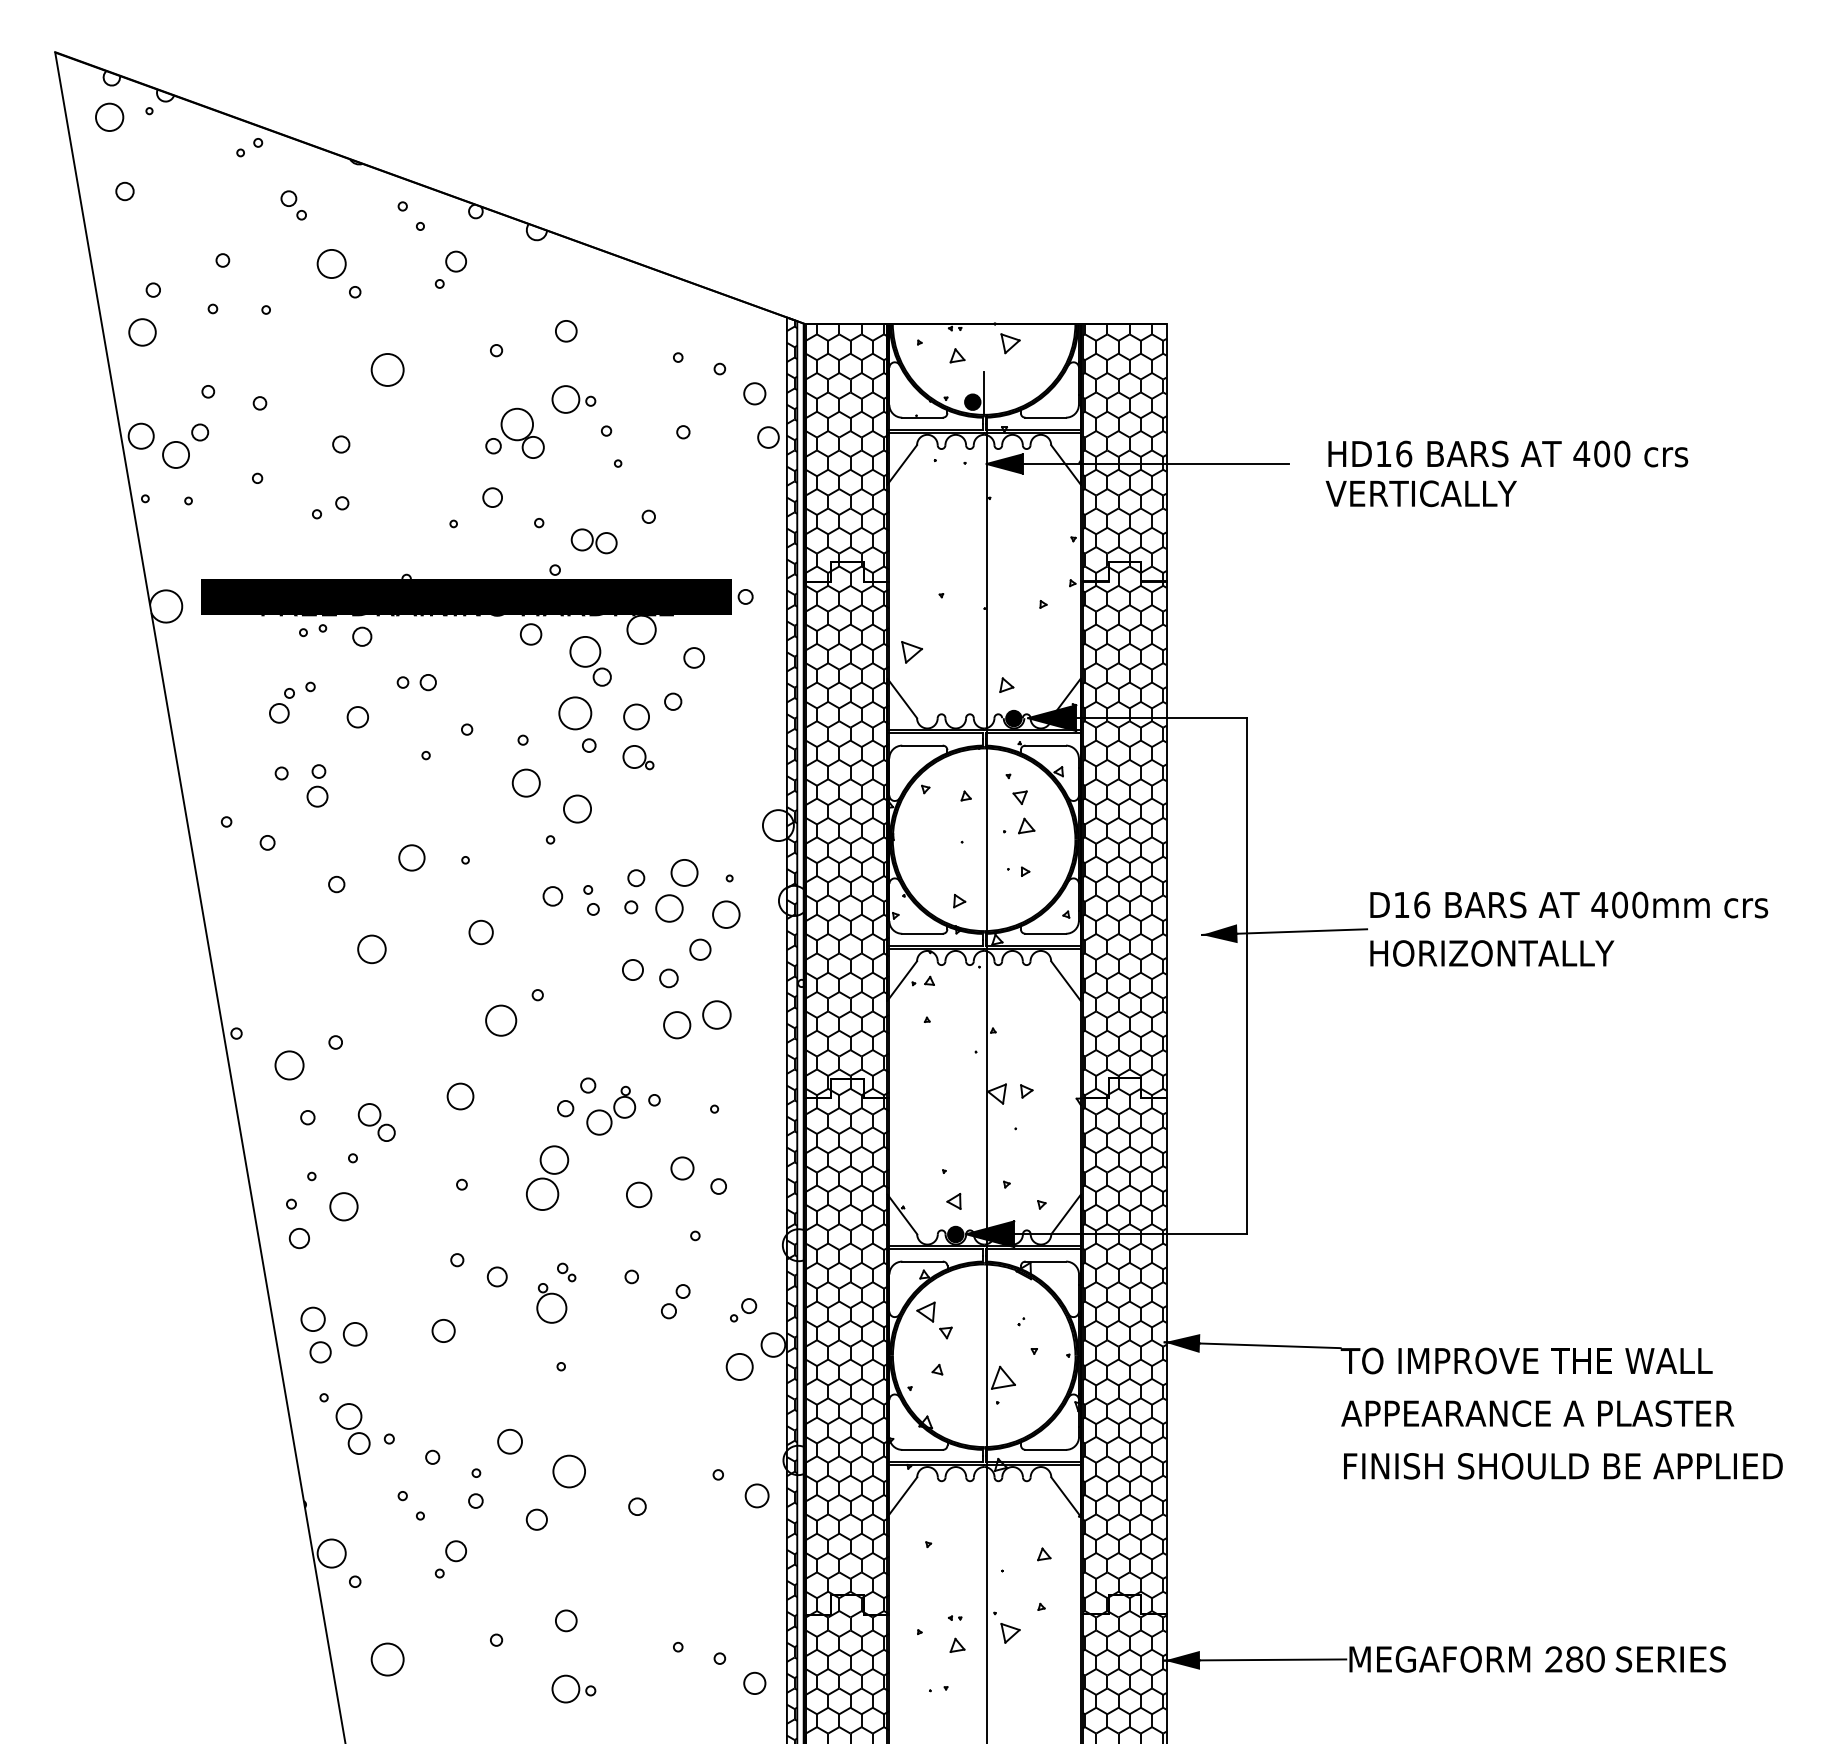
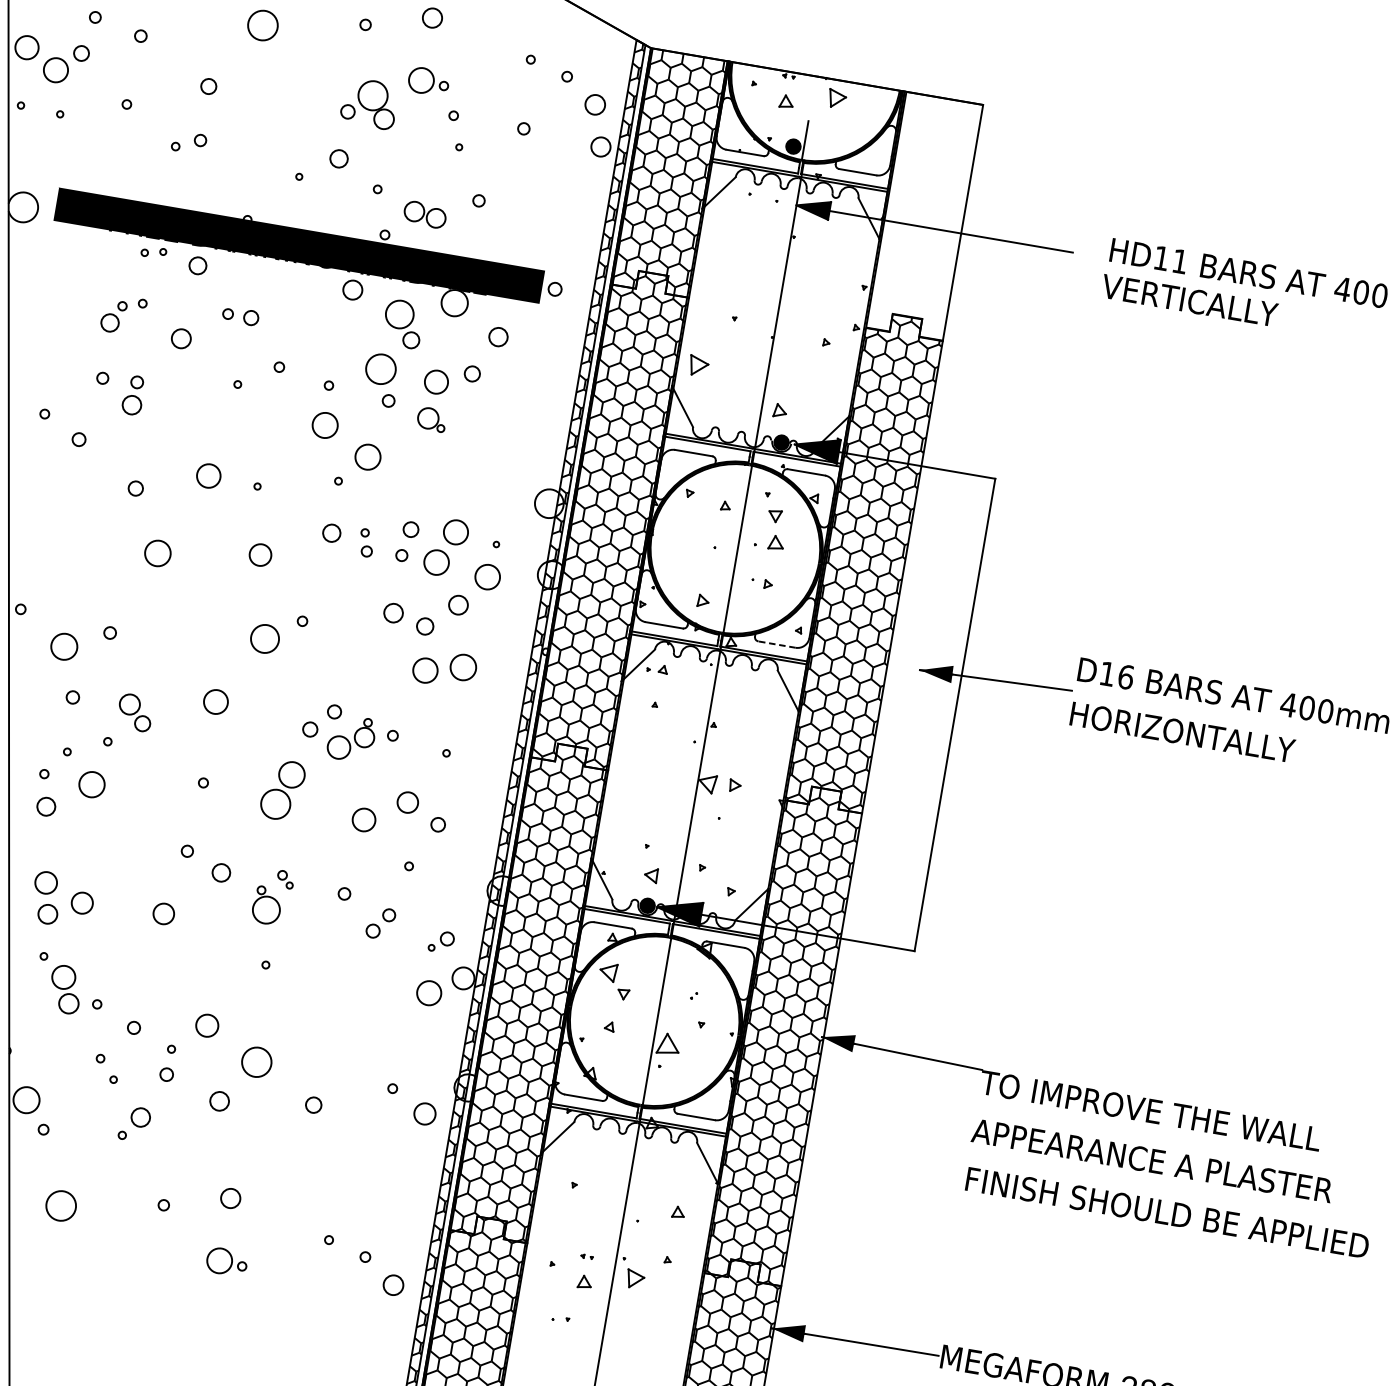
hatch: (1124, 452) -> (924, 216), removed
text: (1404, 453) -> (1180, 261), HD16 -> HD11
line: (1045, 933) -> (776, 644), solid -> dashed

